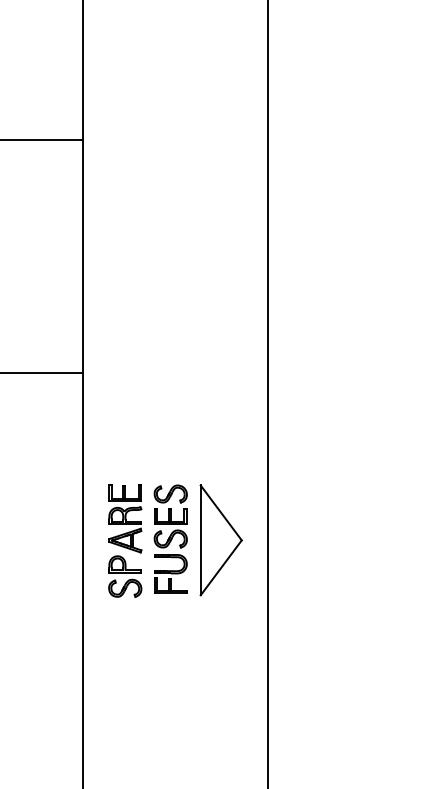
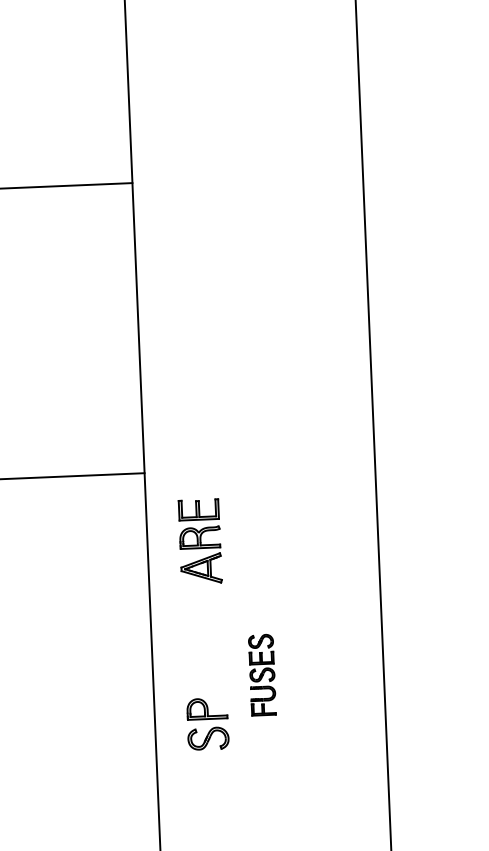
part: (125, 518) -> (200, 541), moved
part: (170, 538) -> (262, 674), size x0.6
part: (220, 540) -> (324, 674), removed

